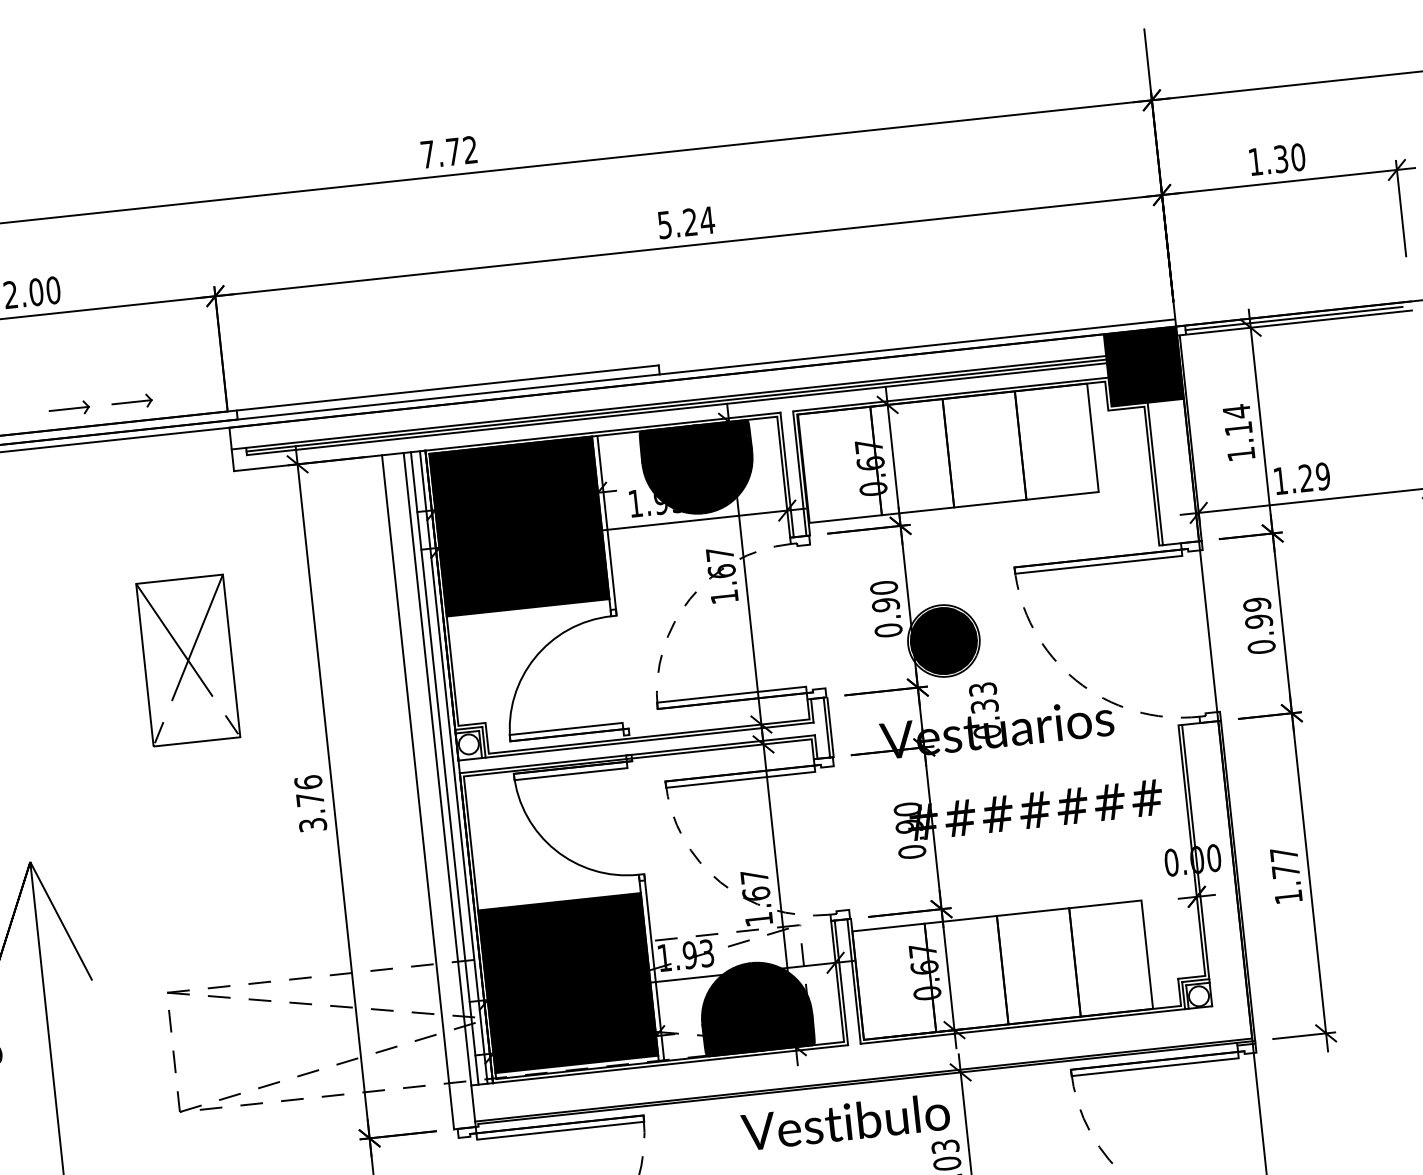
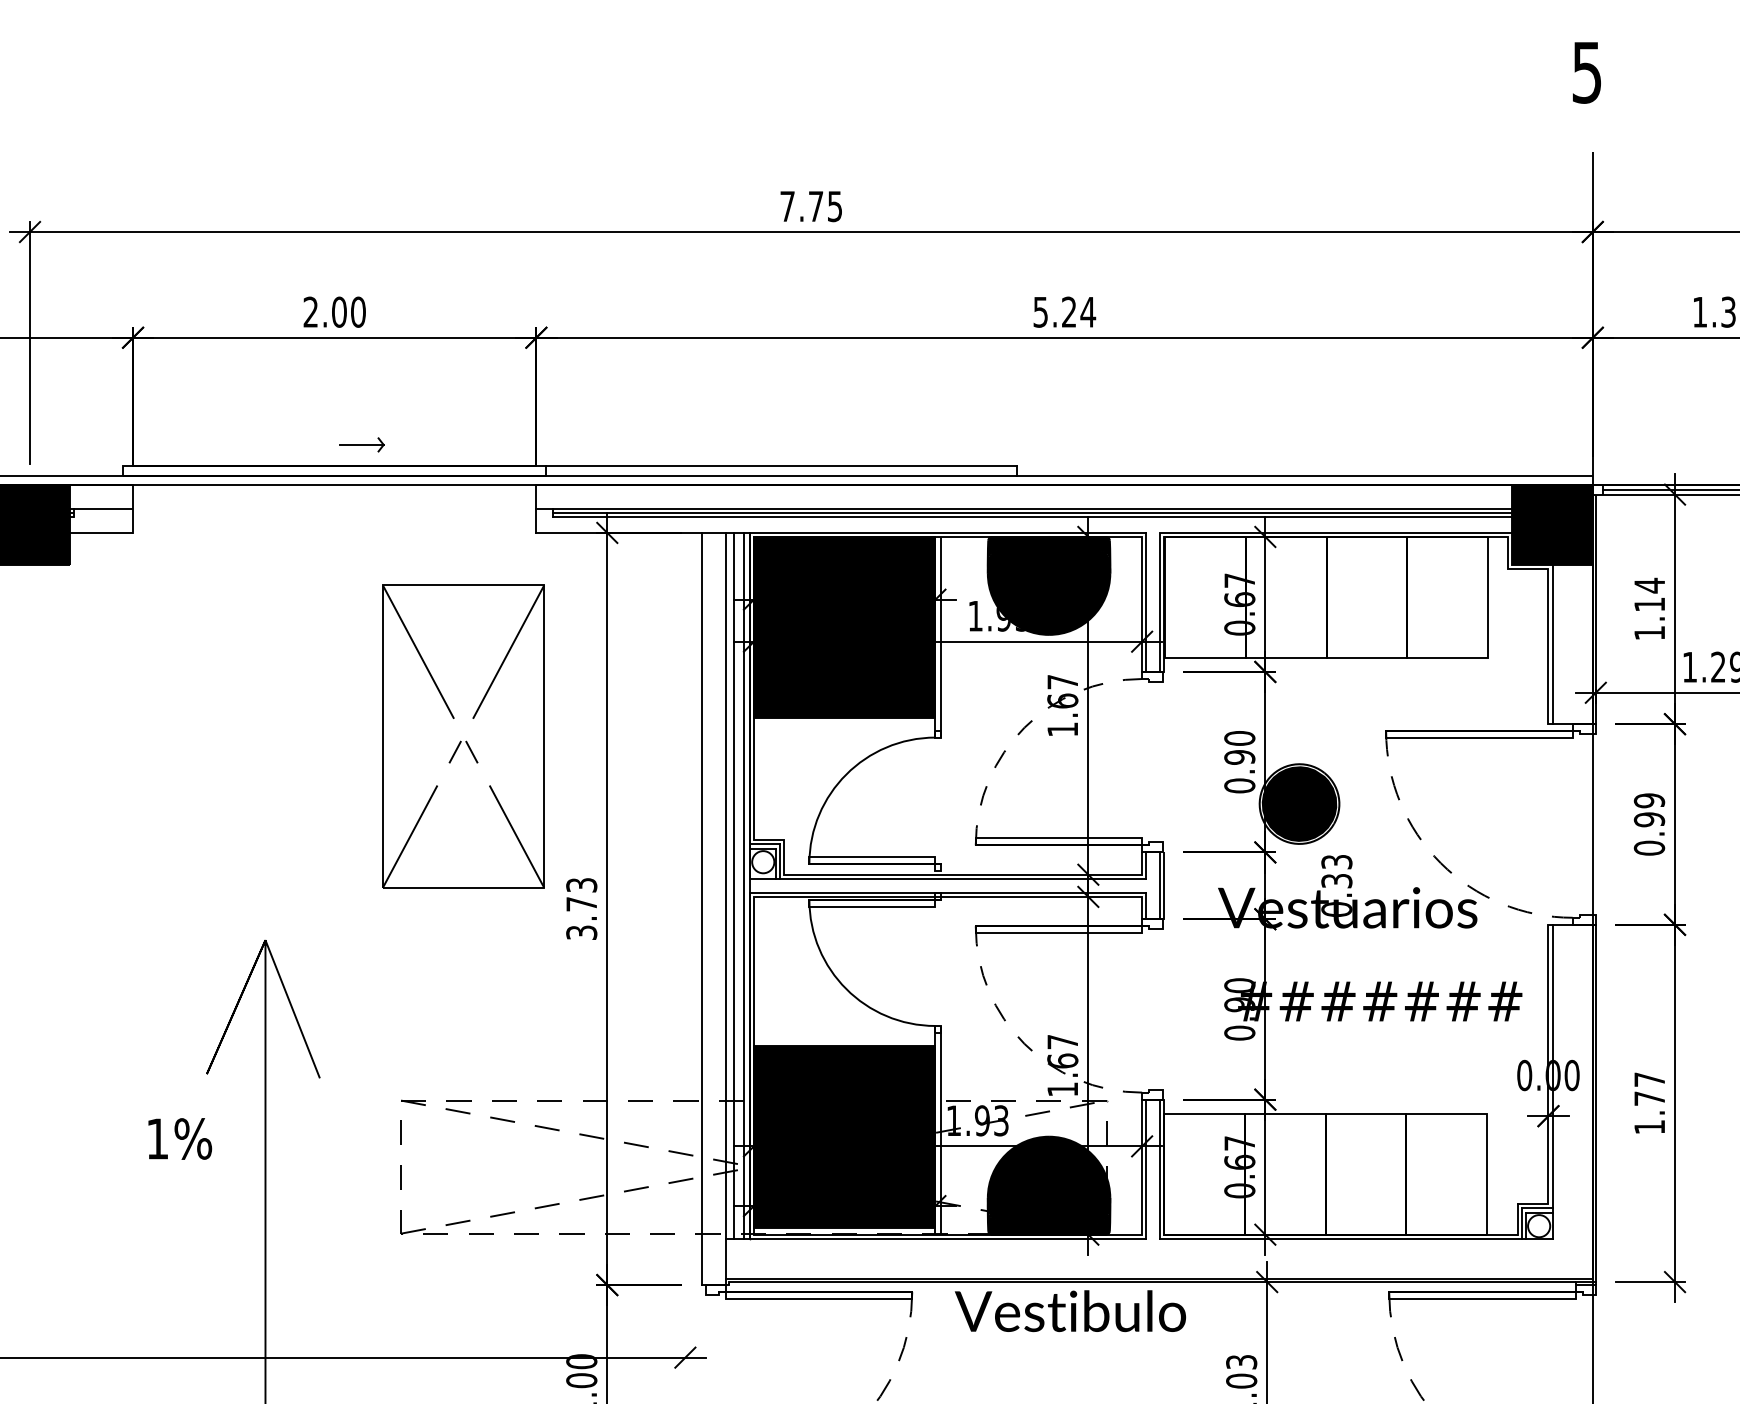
text: (469, 150) -> (834, 206), 7.72 -> 7.75
part: (131, 401) -> (431, 444), removed
part: (188, 660) -> (463, 736), size x1.67
text: (308, 781) -> (581, 884), 3.76 -> 3.73
text: (845, 1122) -> (1070, 1311), moved

